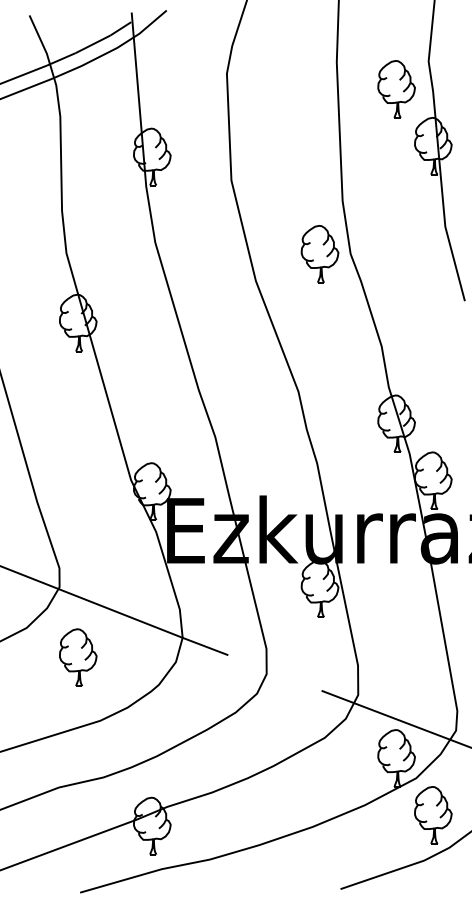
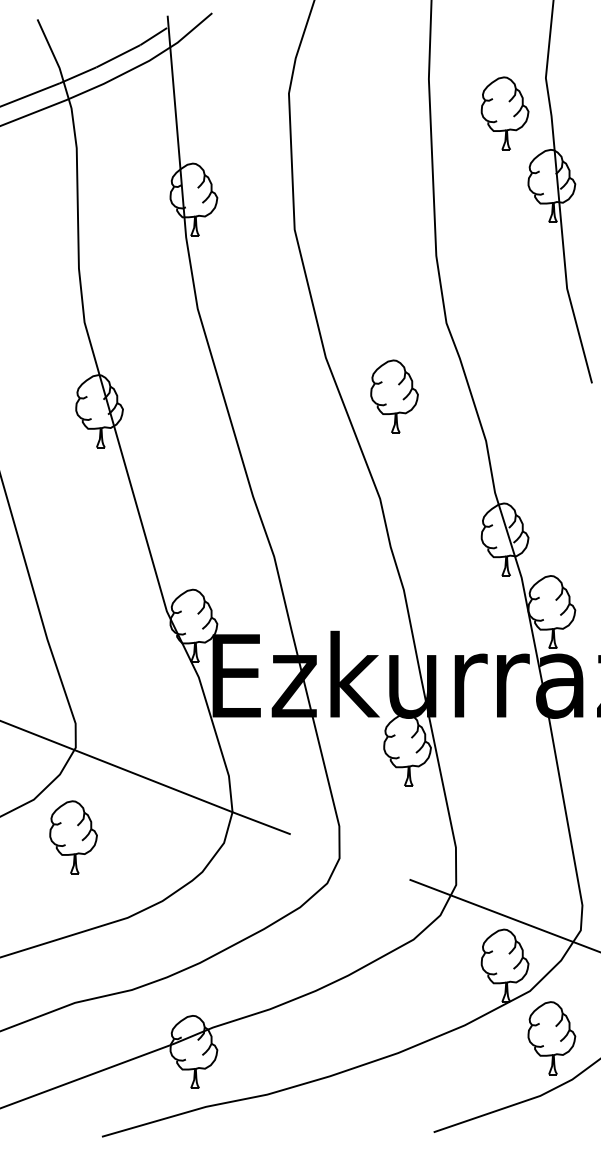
part: (320, 254) -> (394, 396), moved
part: (78, 657) -> (73, 837), moved

